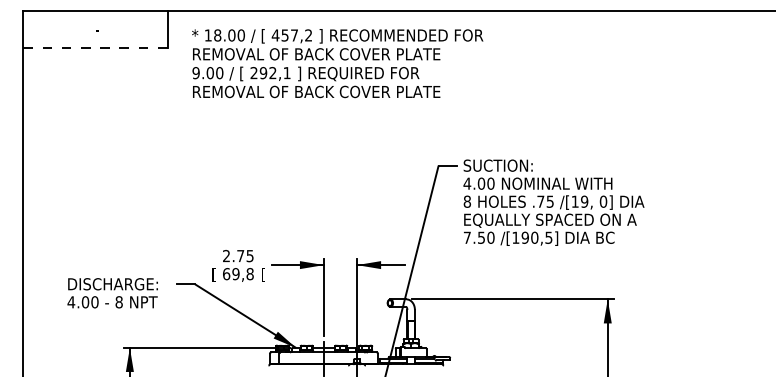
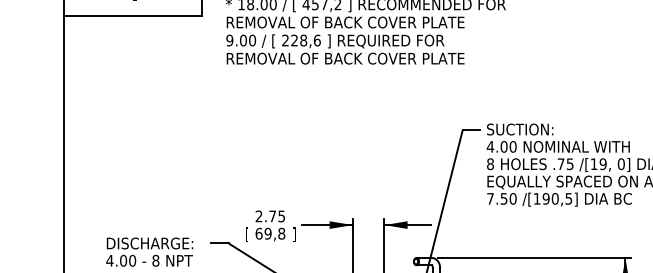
line: (95, 47) -> (133, 15), dashed -> solid
text: (274, 73) -> (305, 40), 292,1 -> 228,6
text: (263, 274) -> (294, 234), [ -> ]

